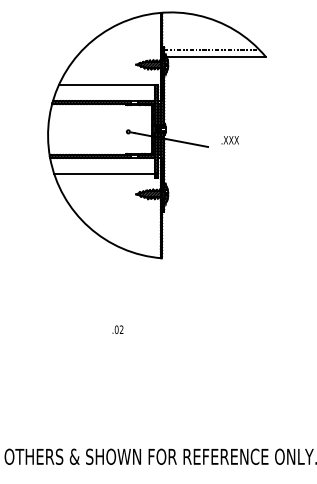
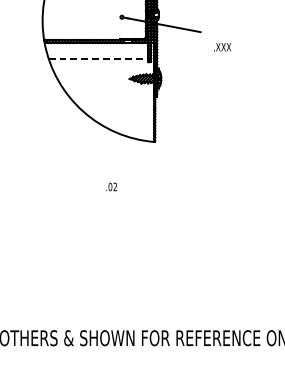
text: (229, 140) -> (221, 47), moved
line: (105, 174) -> (99, 59), solid -> dashed
text: (117, 329) -> (111, 186), moved

